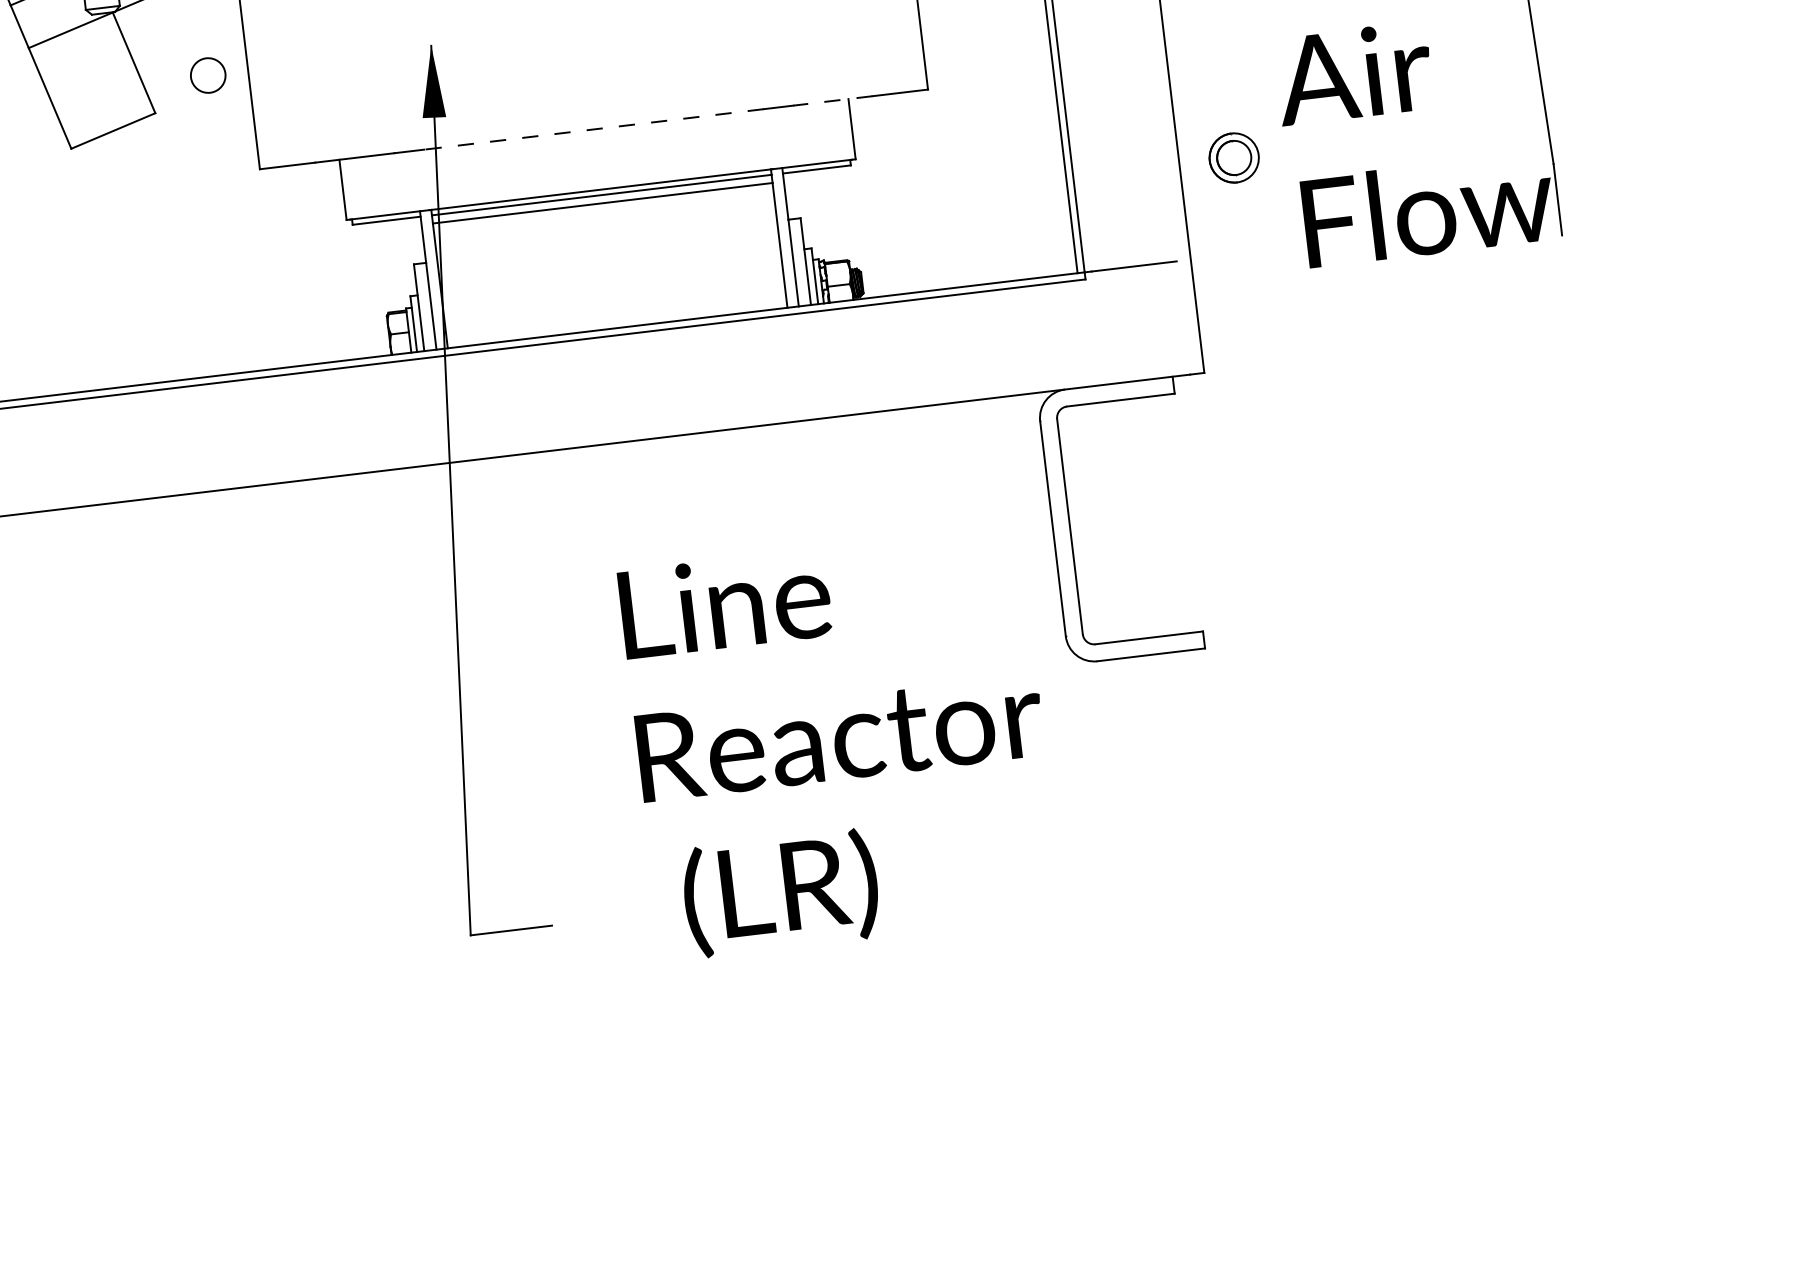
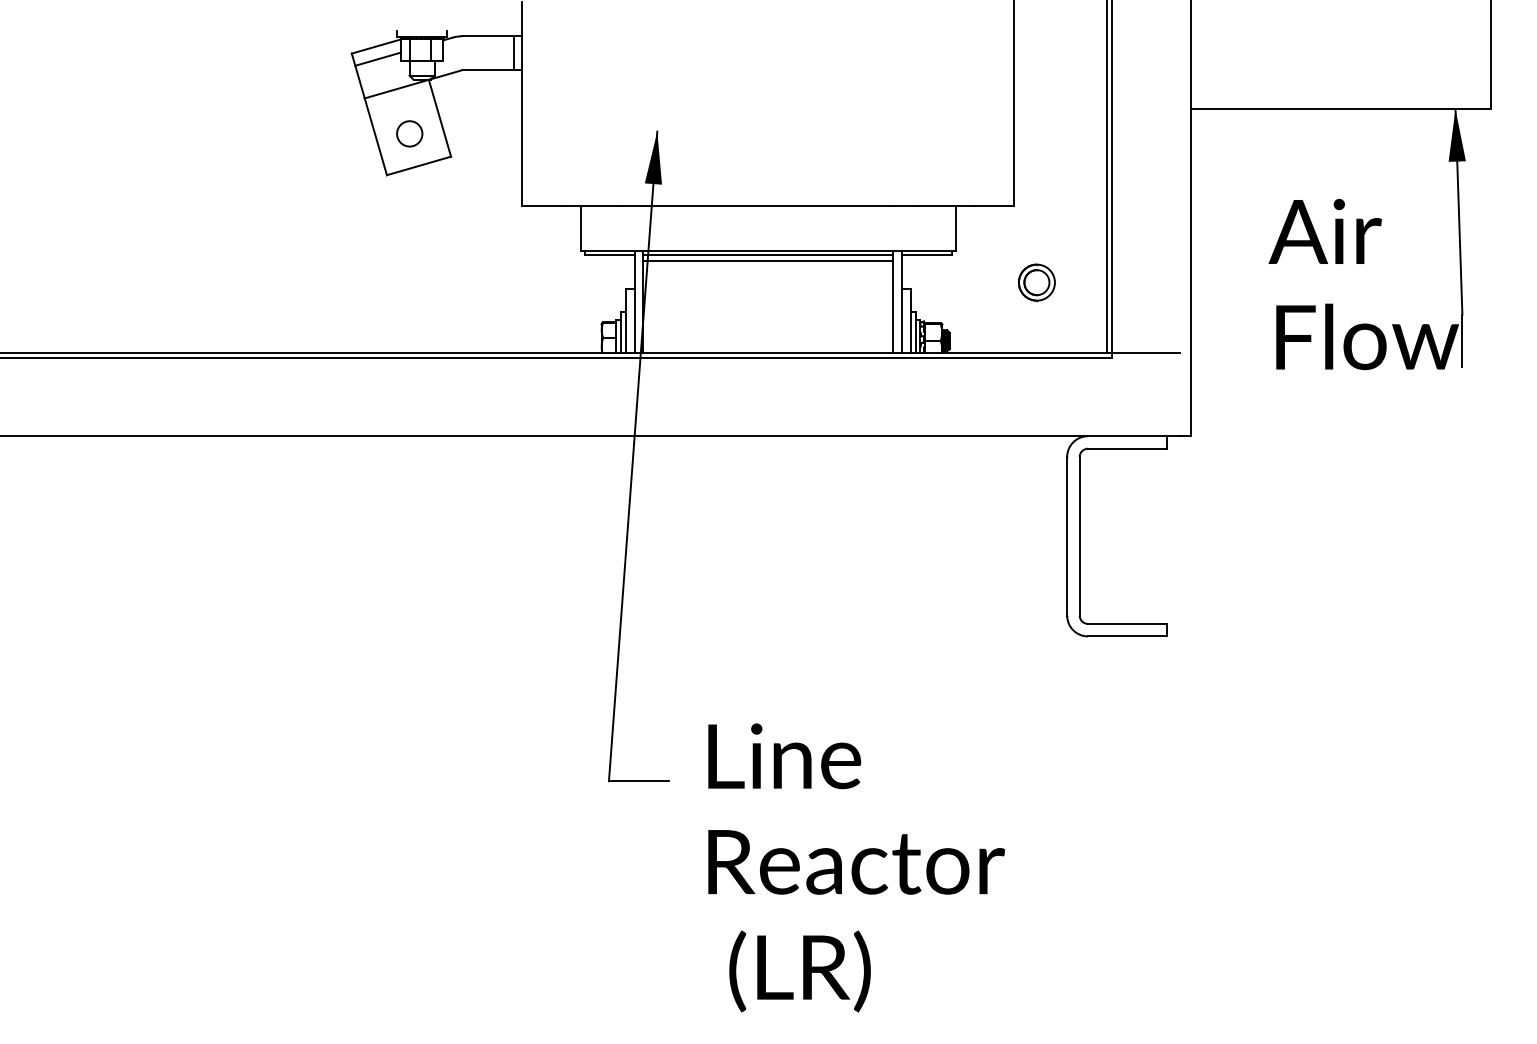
circle: (207, 75) -> (409, 133), moved
line: (831, 101) -> (943, 206), dashed -> solid
line: (592, 129) -> (767, 206), dashed -> solid
part: (1233, 157) -> (1036, 282), moved
text: (840, 742) -> (856, 867), moved

